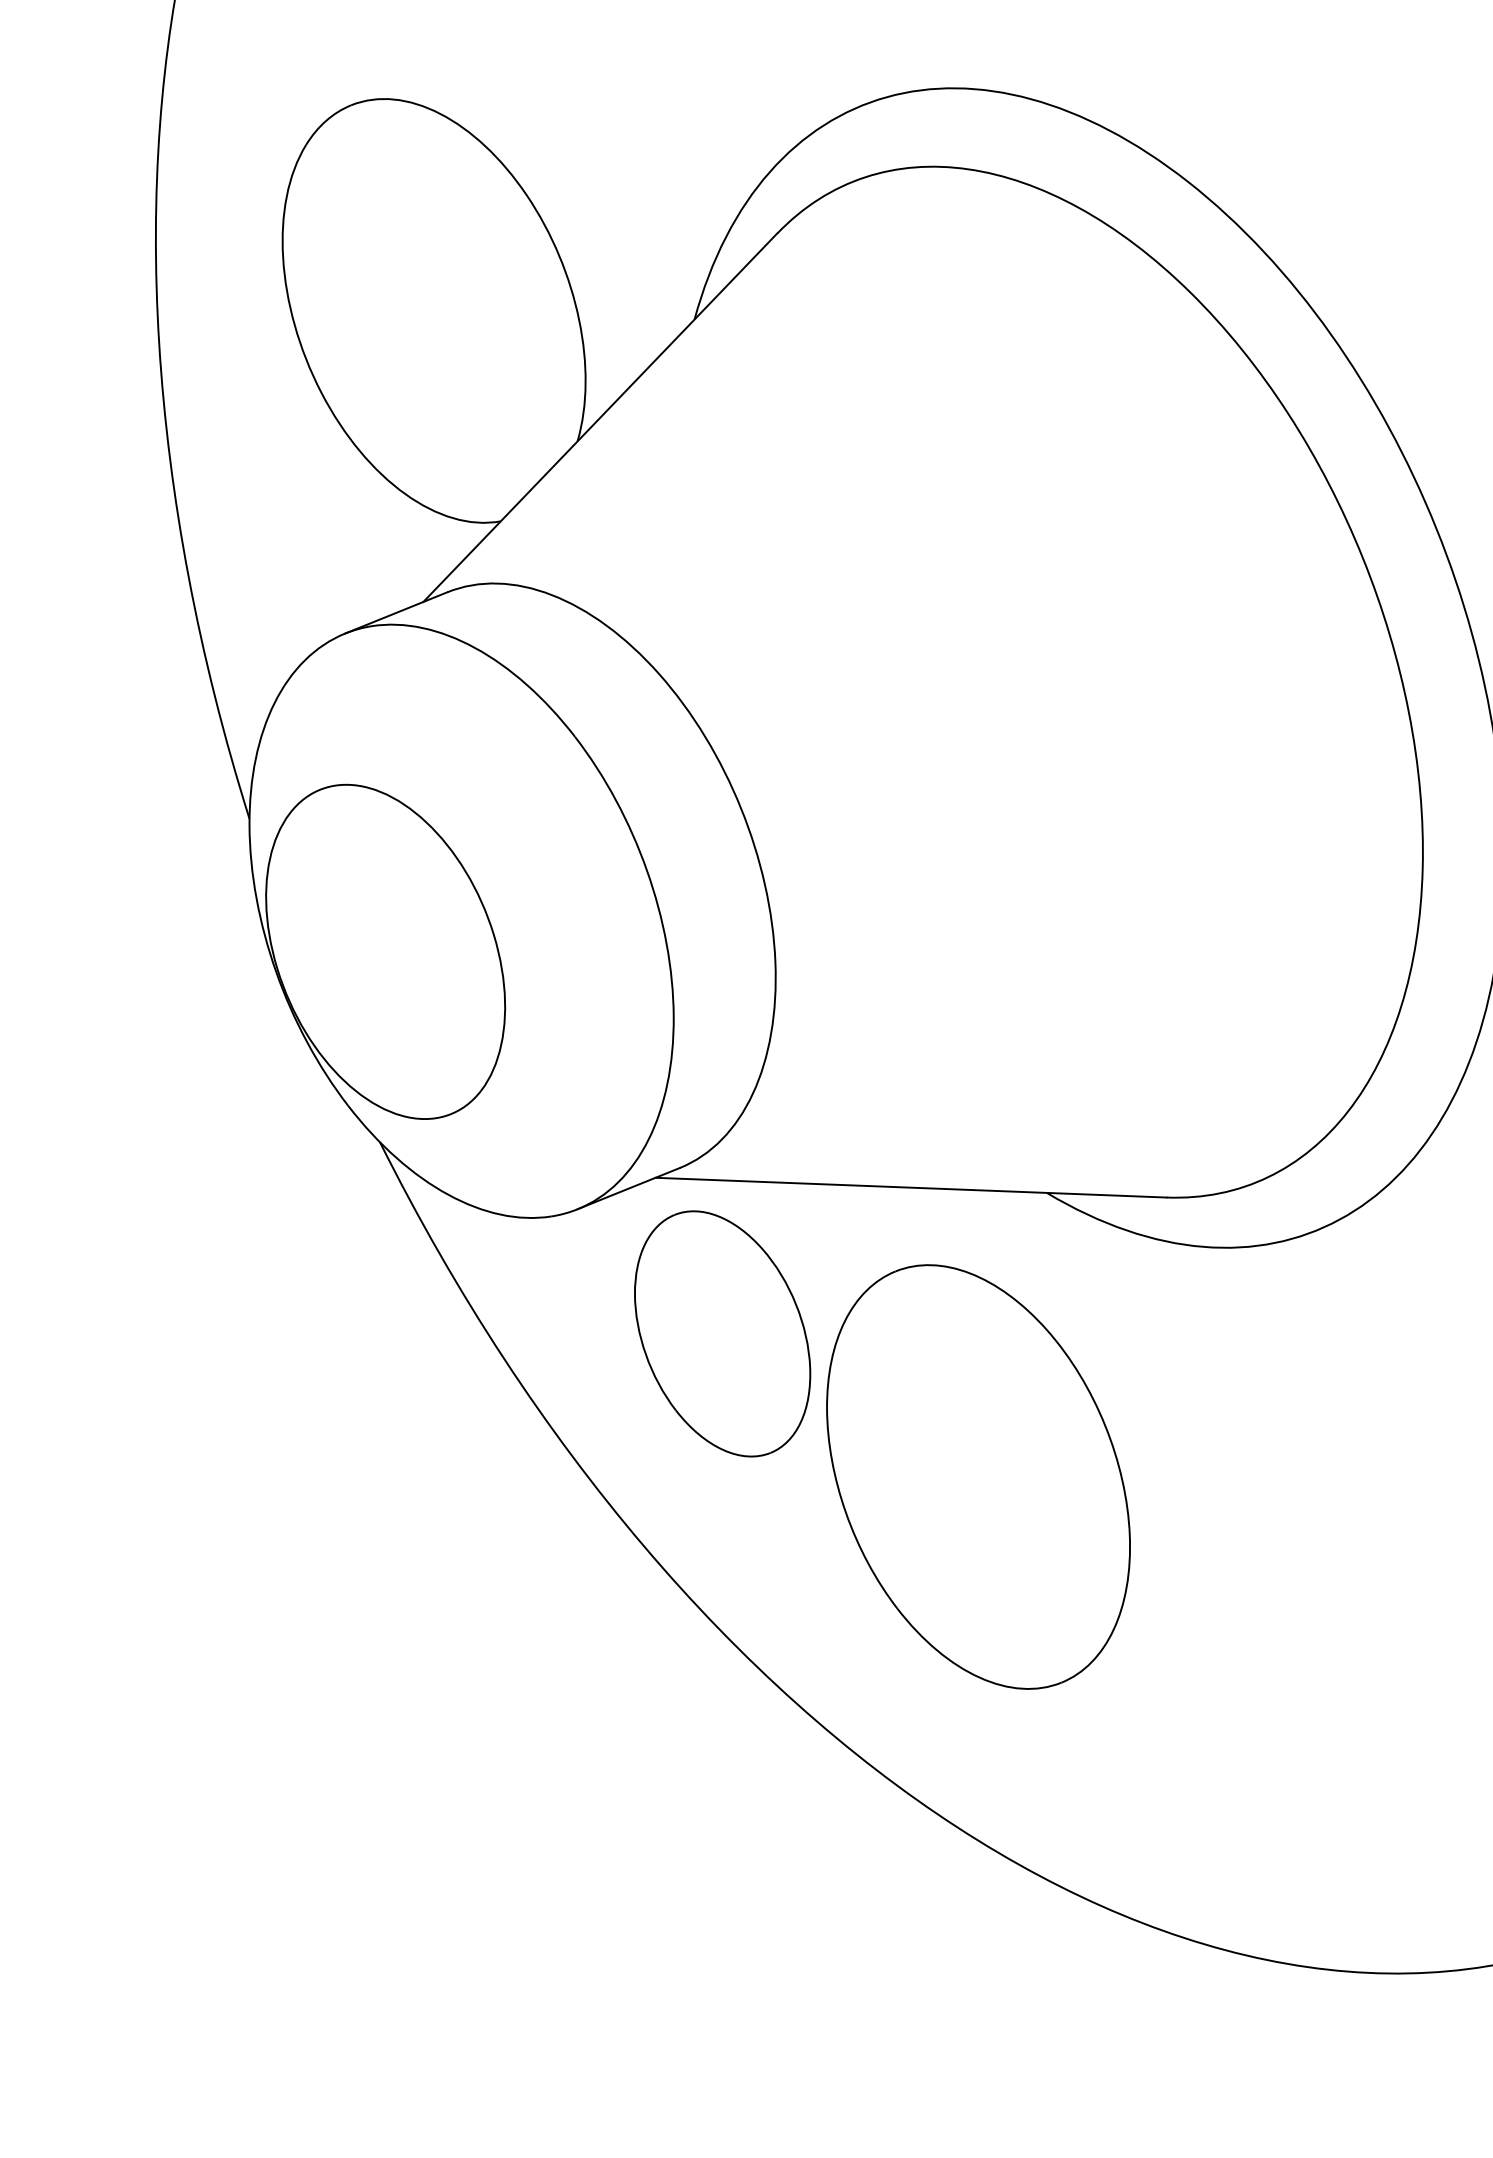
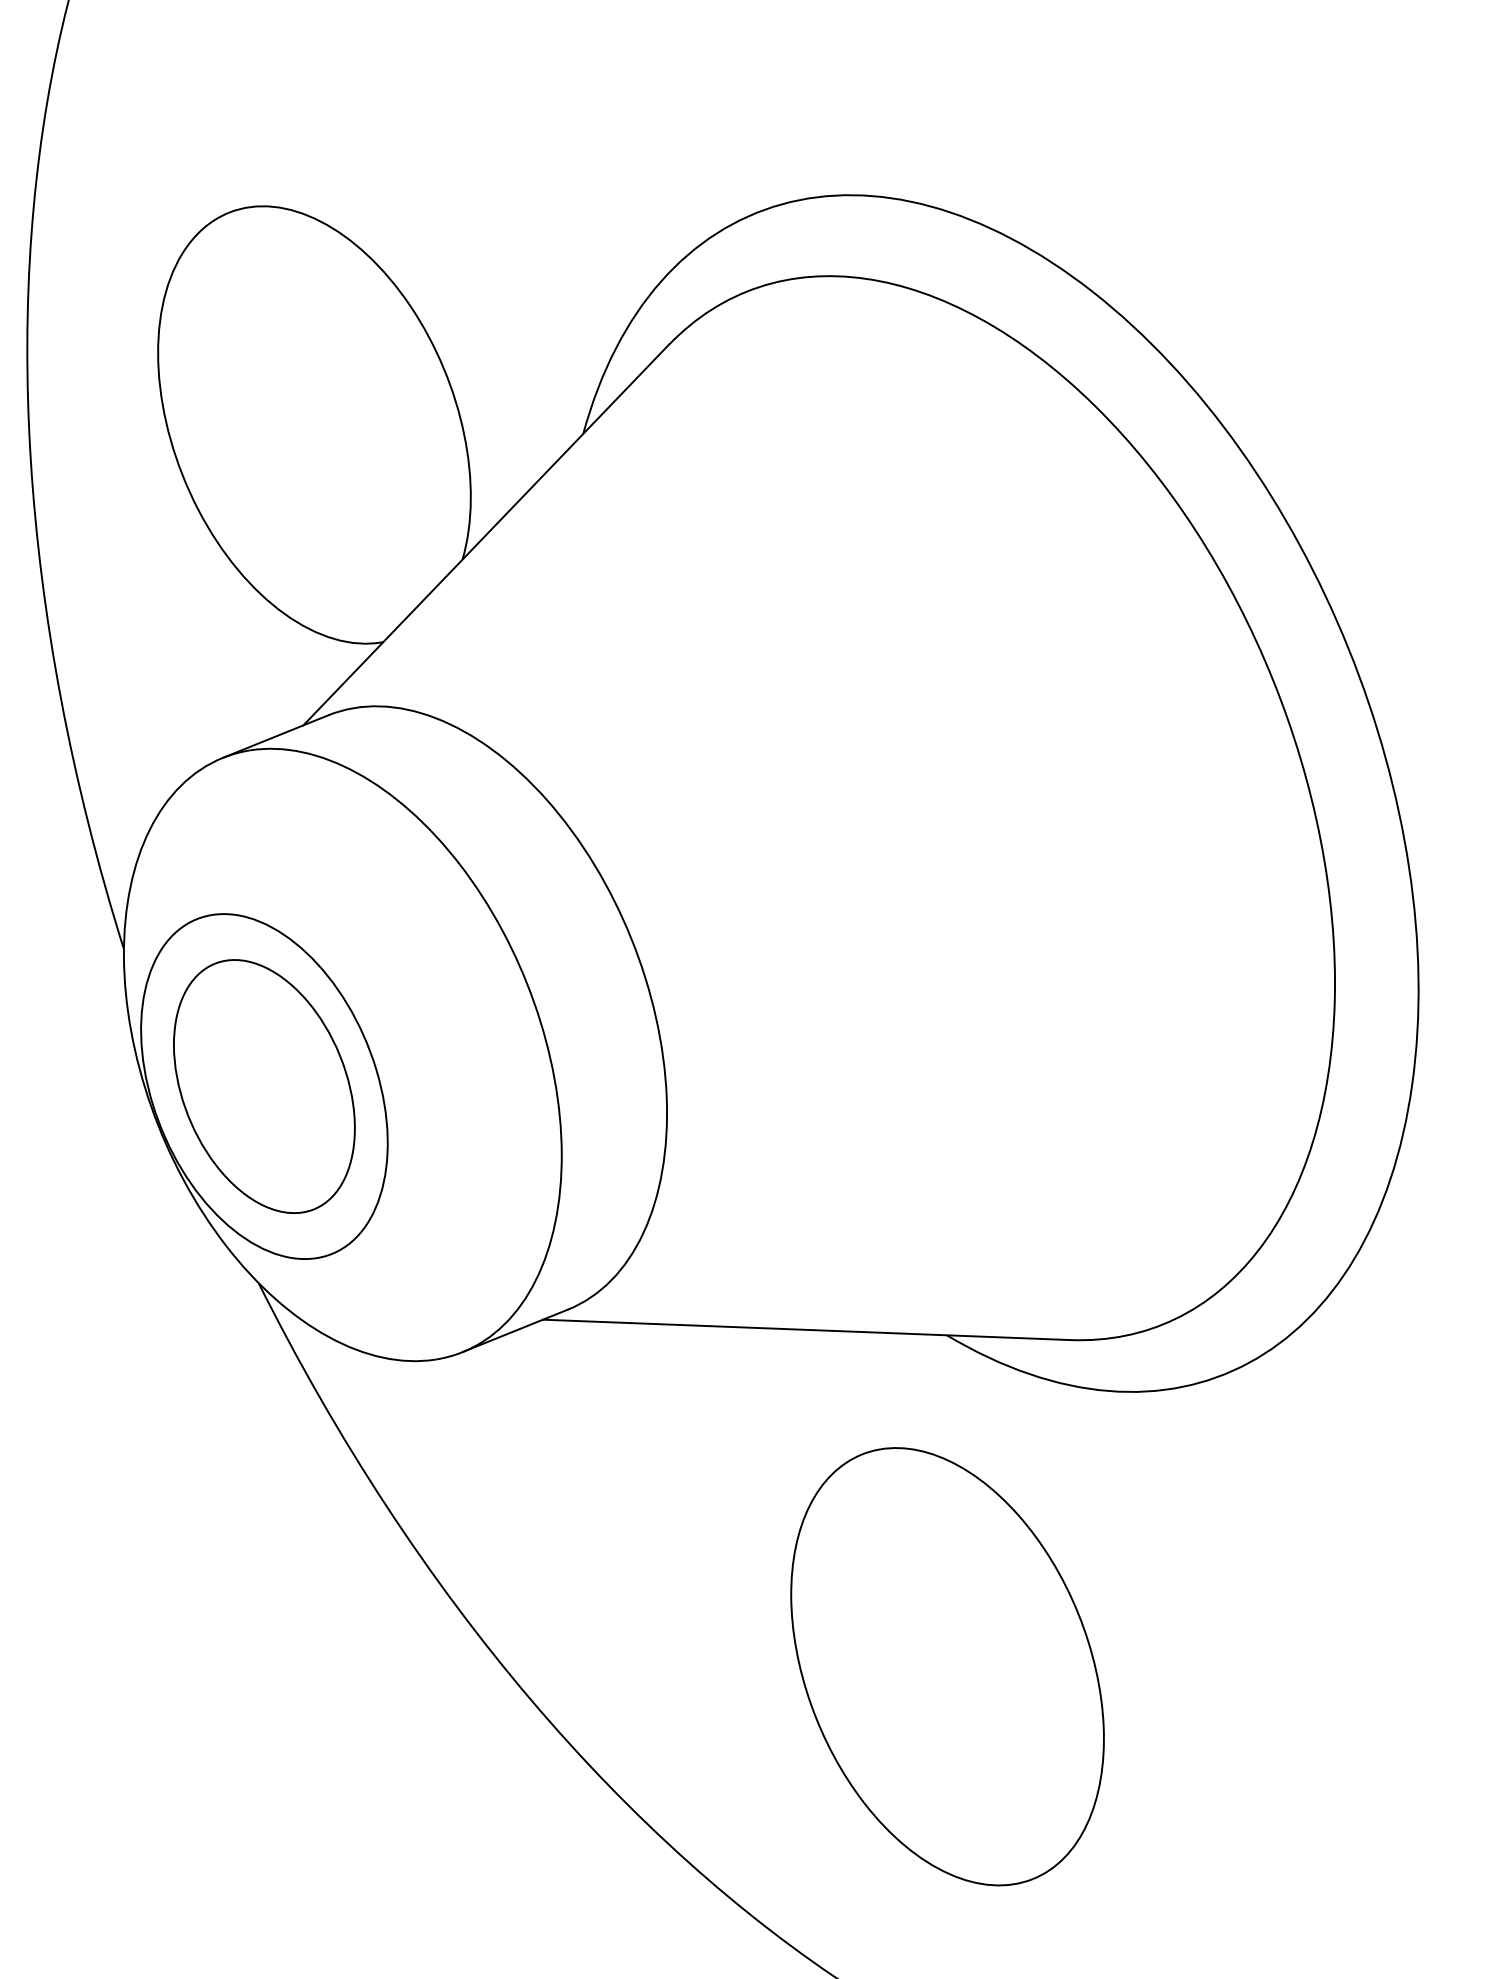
part: (722, 1333) -> (264, 1086), moved
part: (978, 1476) -> (947, 1666), moved

